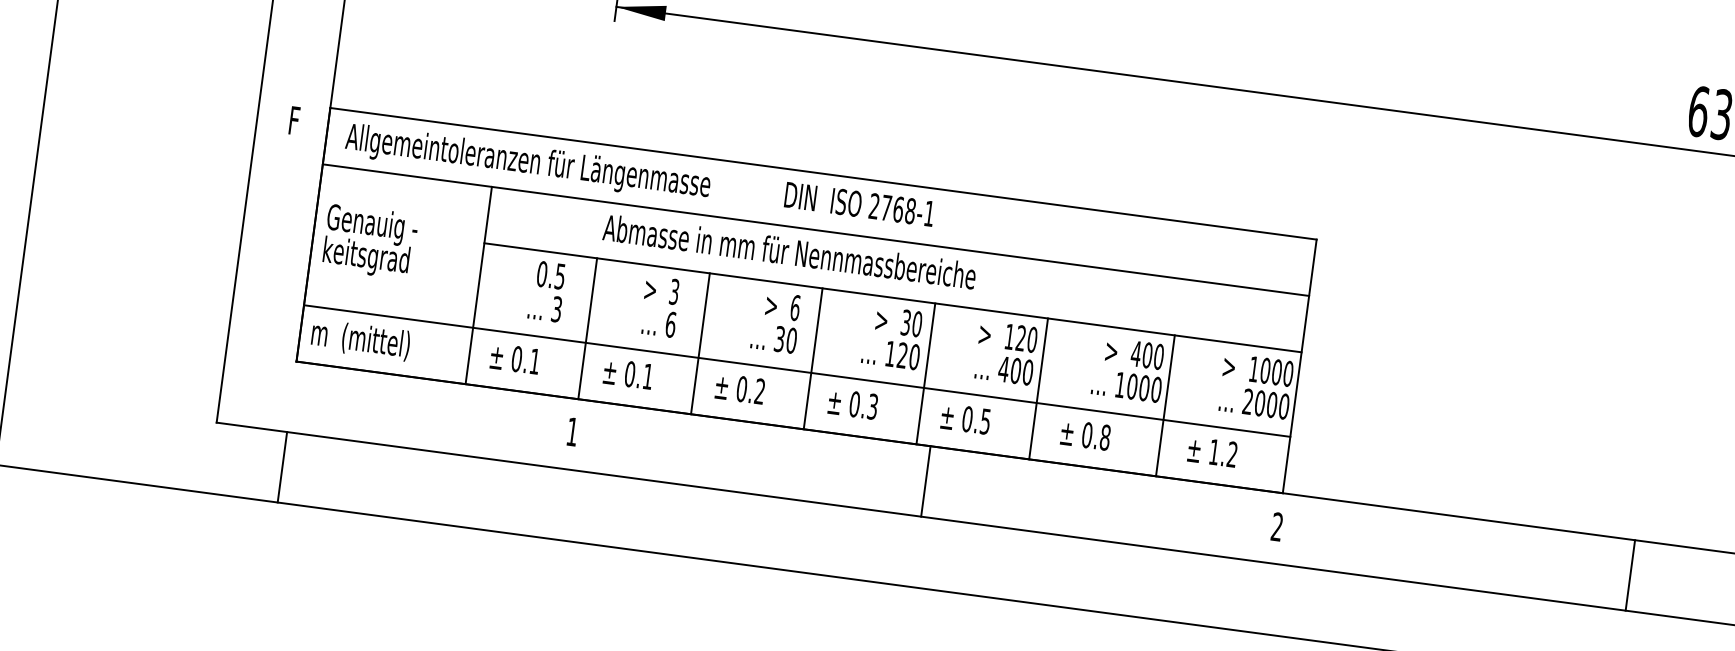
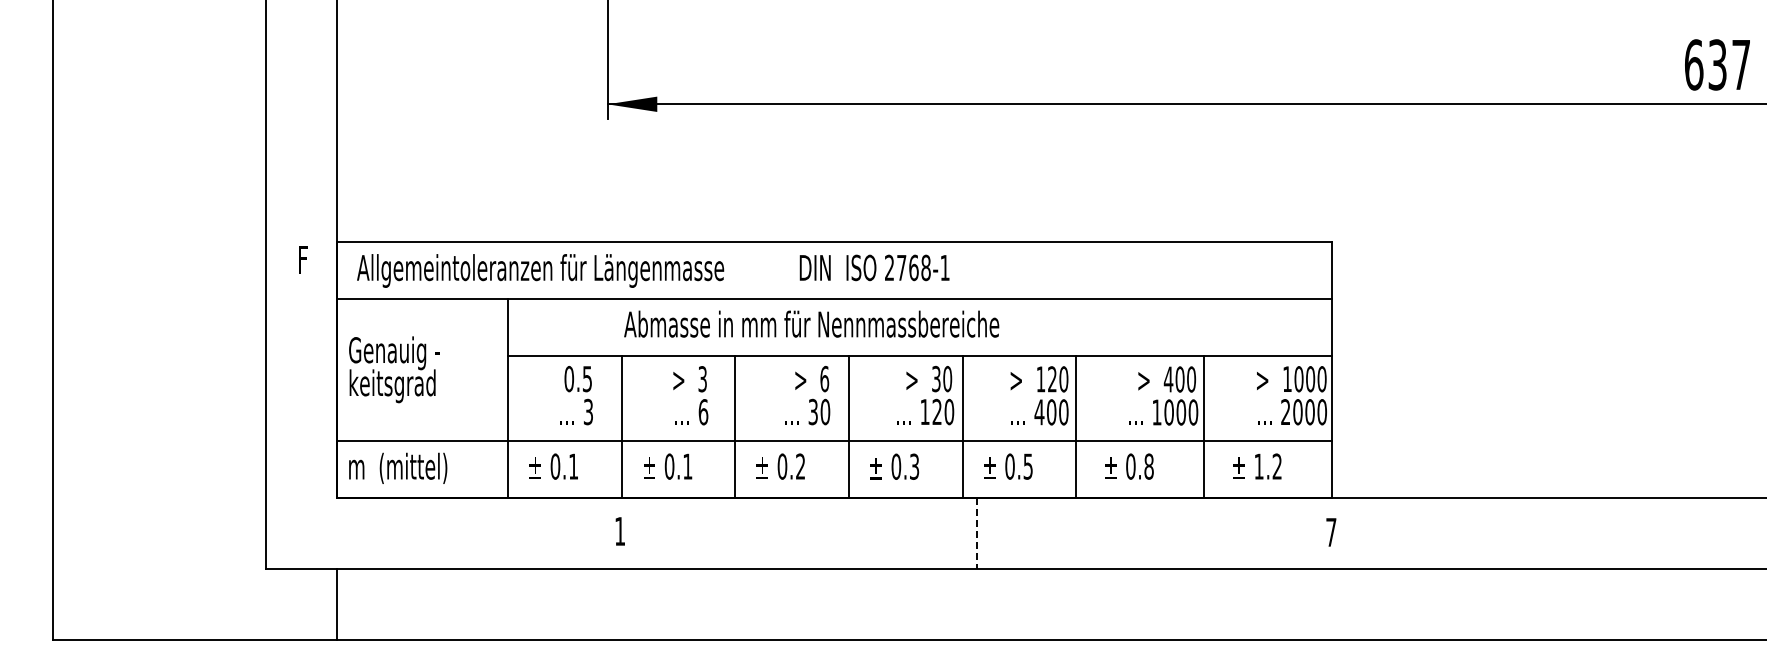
line: (925, 481) -> (976, 533), solid -> dashed
text: (1277, 526) -> (1331, 531), 2 -> 7
line: (1630, 575) -> (1687, 533), removed

